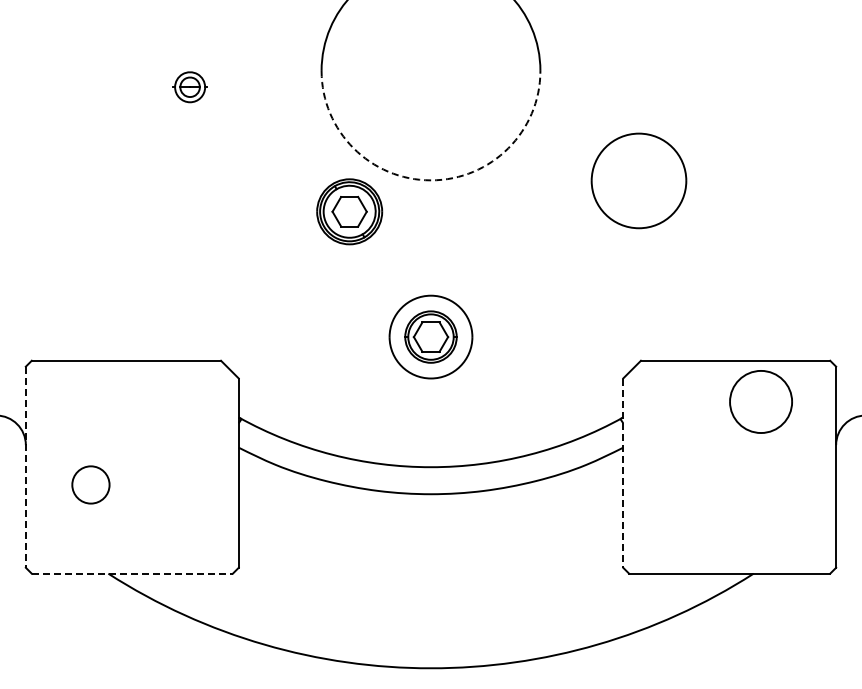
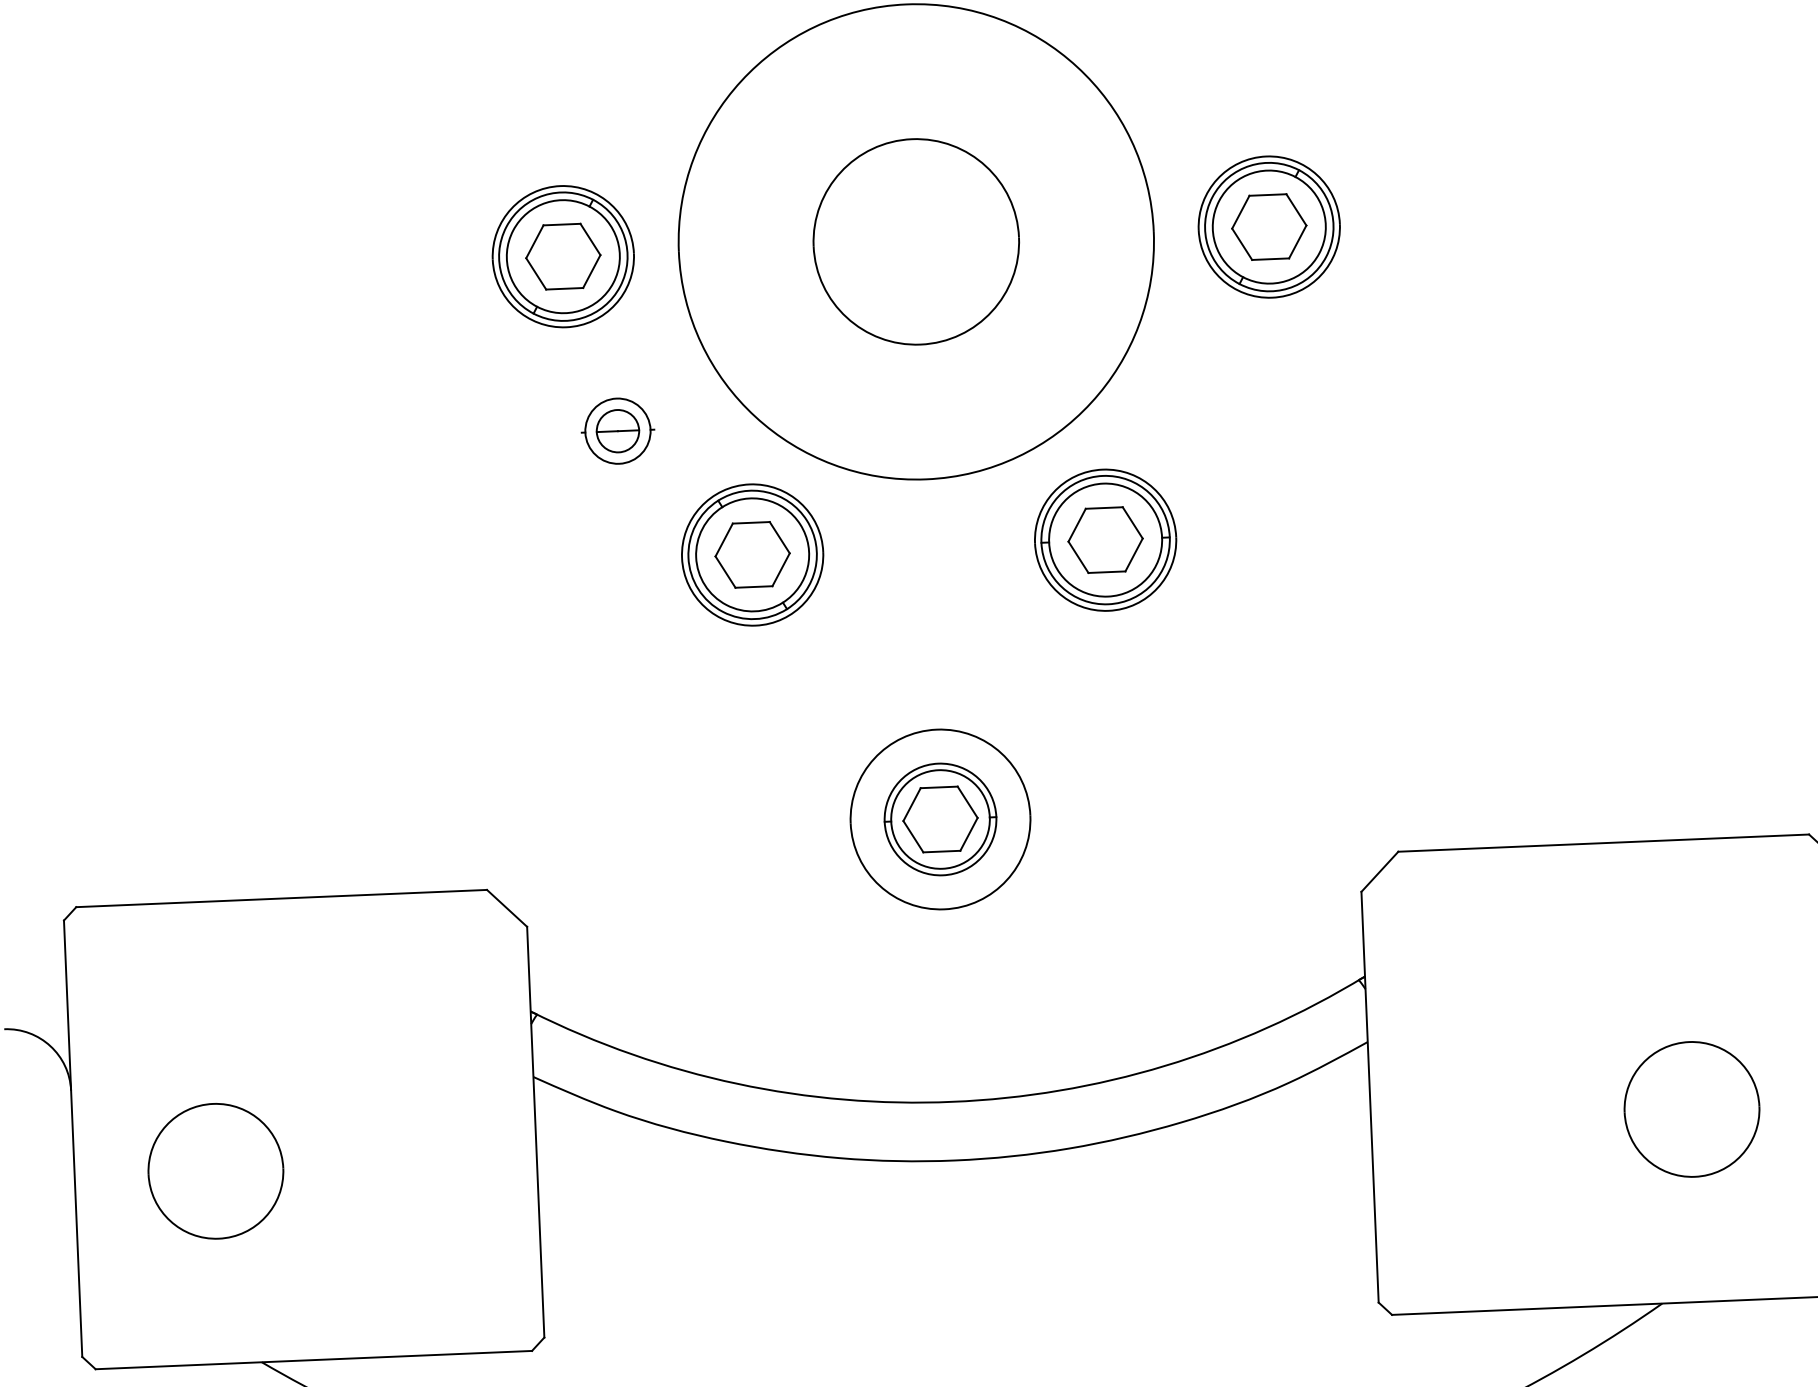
part: (268, 70) -> (563, 255), added
part: (593, 70) -> (1268, 226), added
part: (189, 87) -> (616, 431), moved
arc: (431, 180) -> (927, 479), dashed -> solid
part: (638, 180) -> (915, 240), moved
part: (511, 211) -> (1103, 539), added
part: (760, 401) -> (1690, 1108), moved
line: (25, 467) -> (72, 1139), dashed -> solid
line: (623, 473) -> (1370, 1097), dashed -> solid
part: (90, 484) -> (214, 1170), size x1.67
line: (132, 573) -> (314, 1359), dashed -> solid

